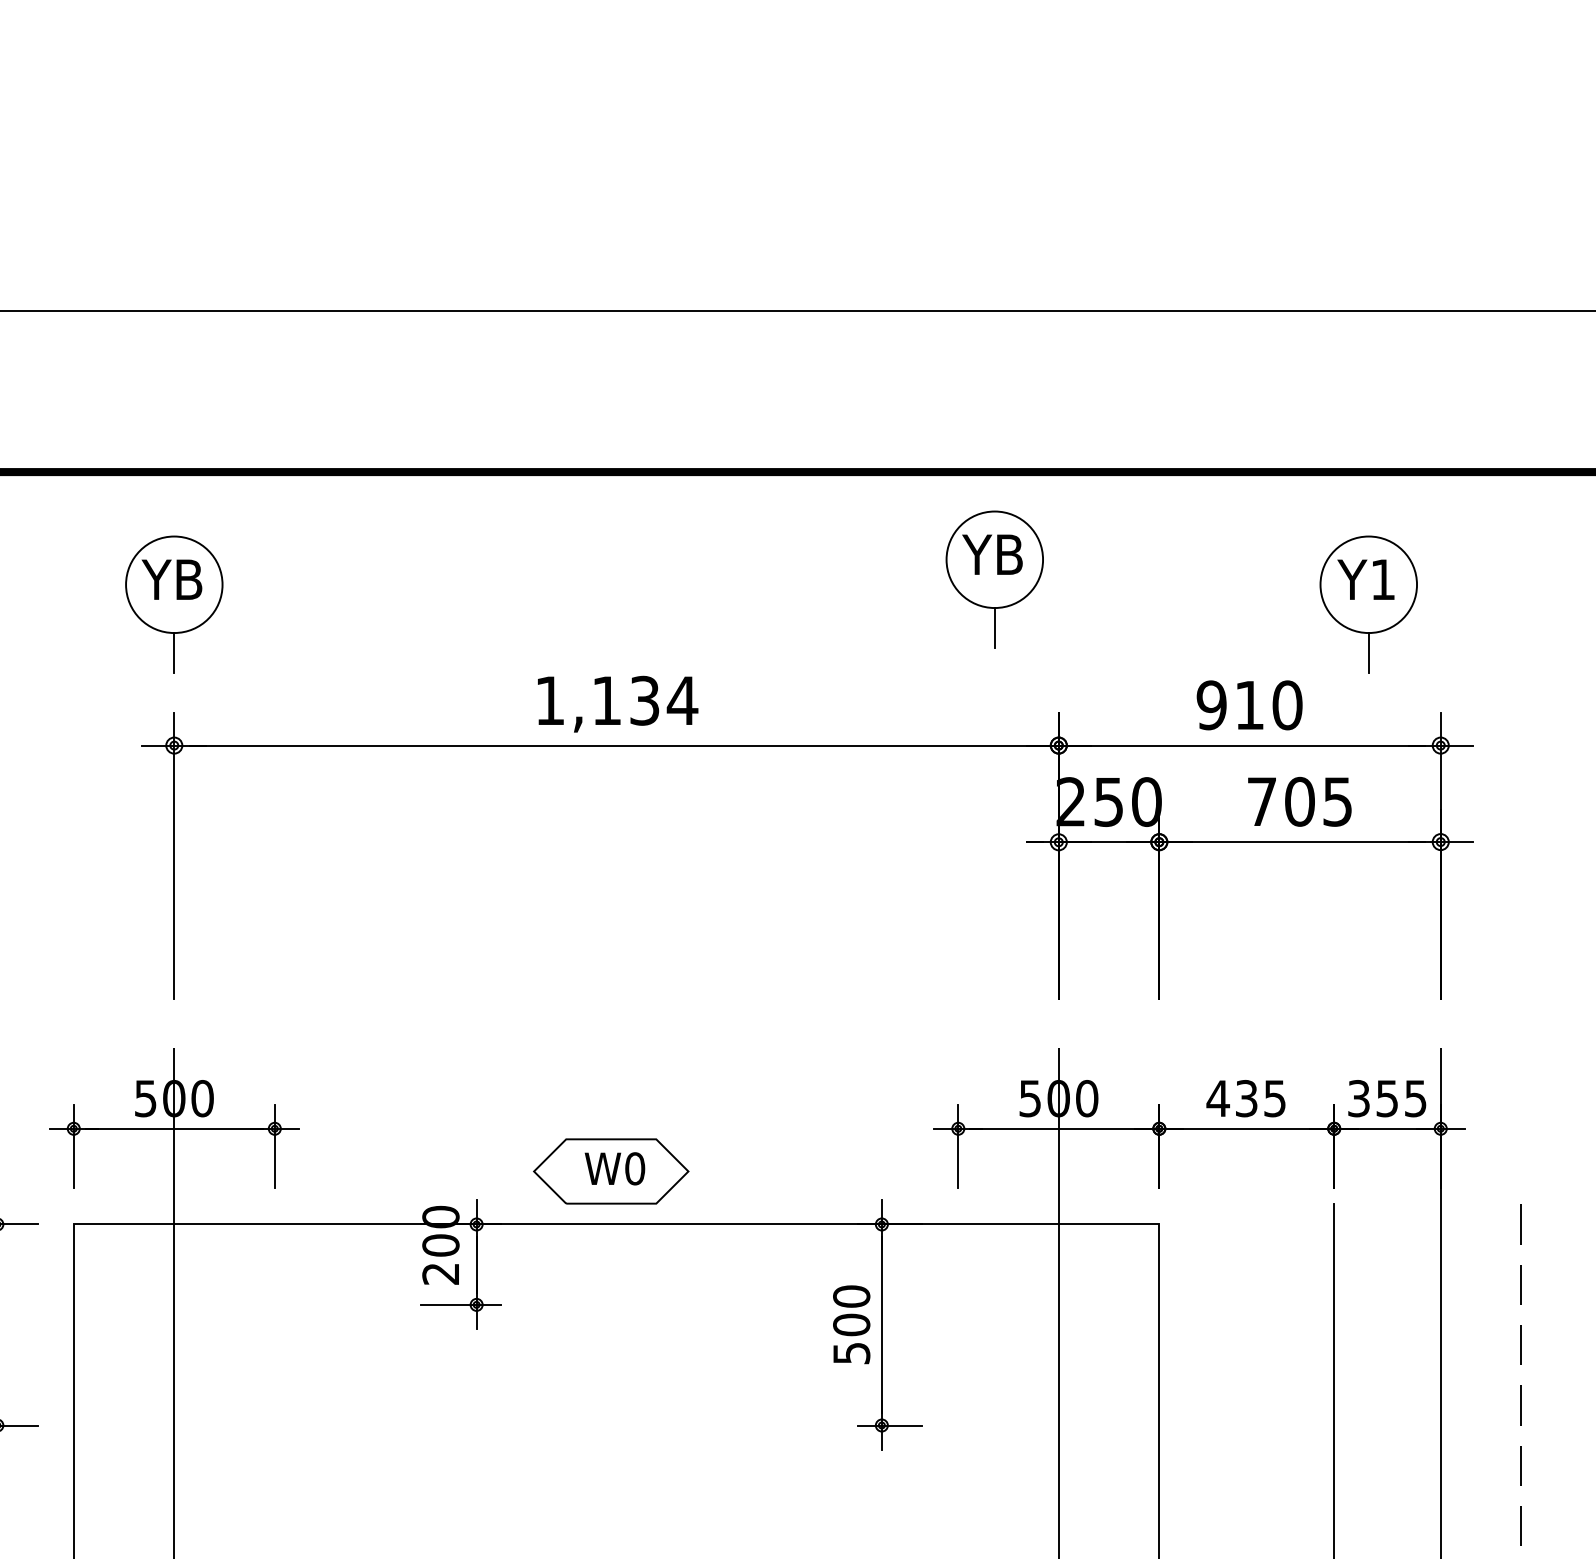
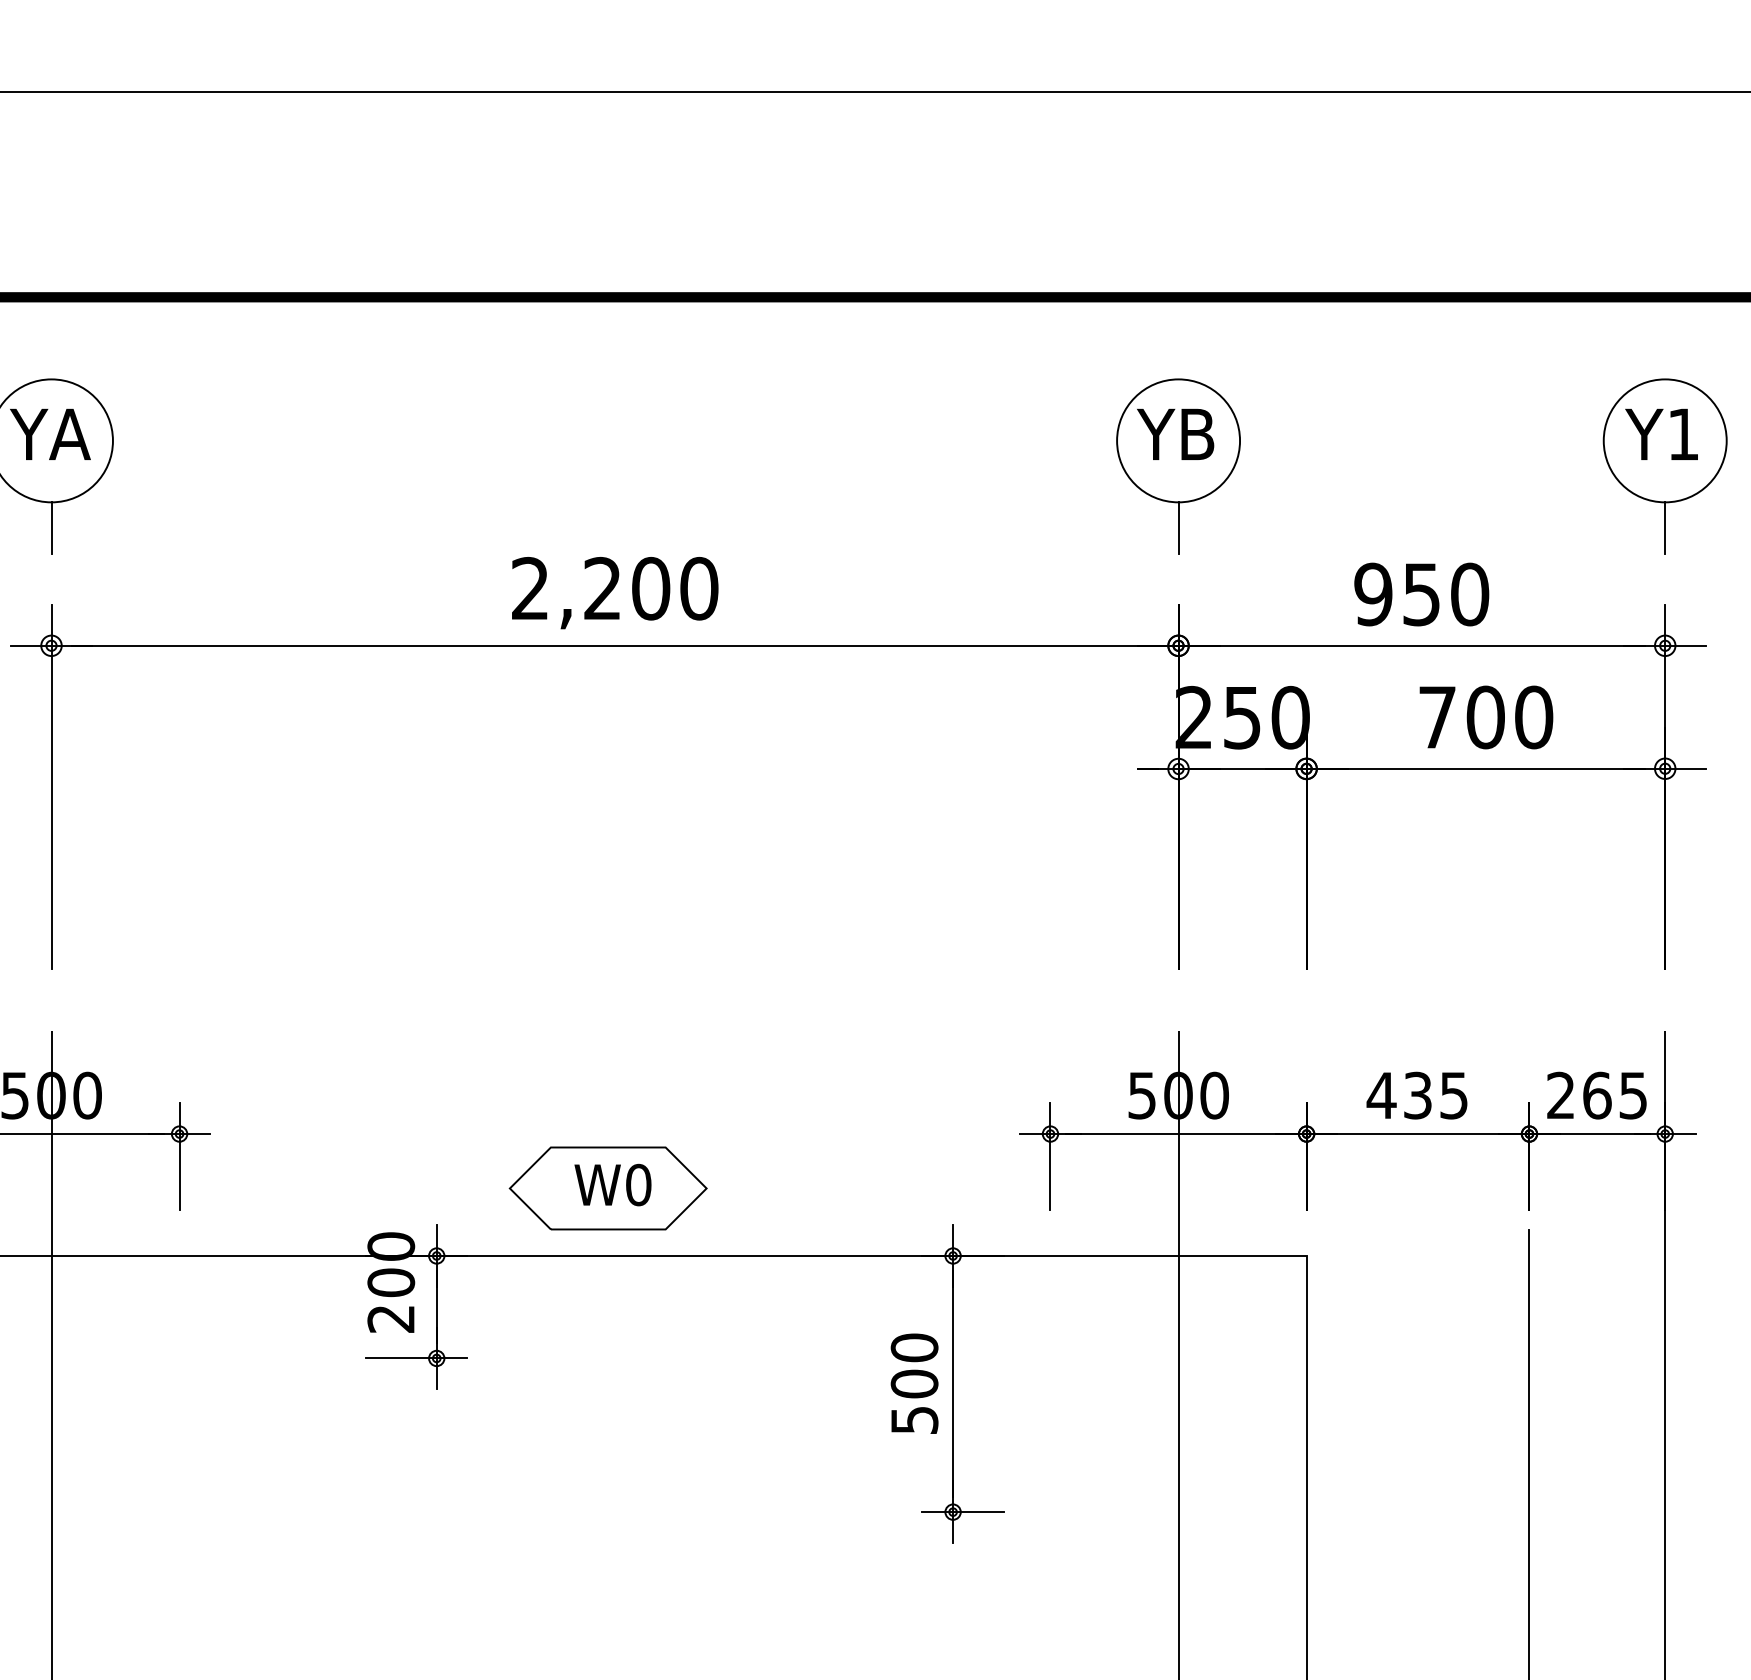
text: (188, 579) -> (69, 434), YB -> YA
part: (994, 579) -> (1178, 466), moved
part: (1368, 604) -> (1664, 466), moved
text: (616, 700) -> (614, 588), 1,134 -> 2,200
text: (1249, 705) -> (1421, 594), 910 -> 950
text: (1337, 801) -> (1533, 717), 705 -> 700
text: (1373, 1098) -> (1579, 1095), 355 -> 265

